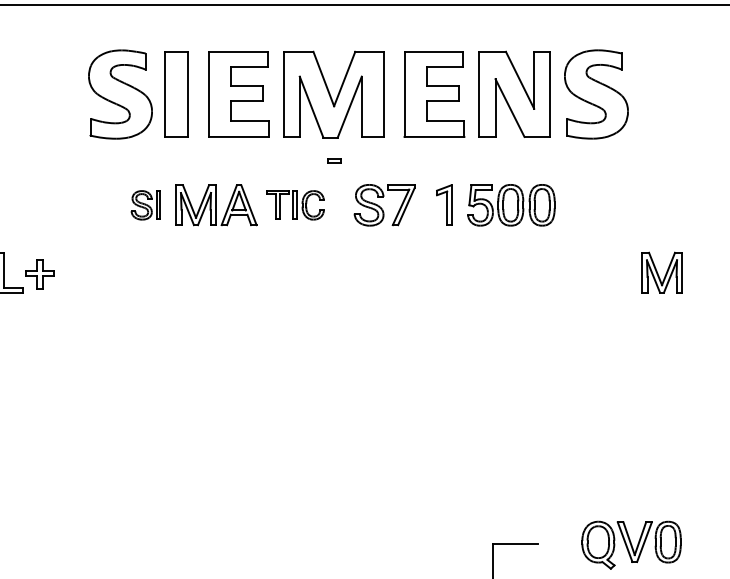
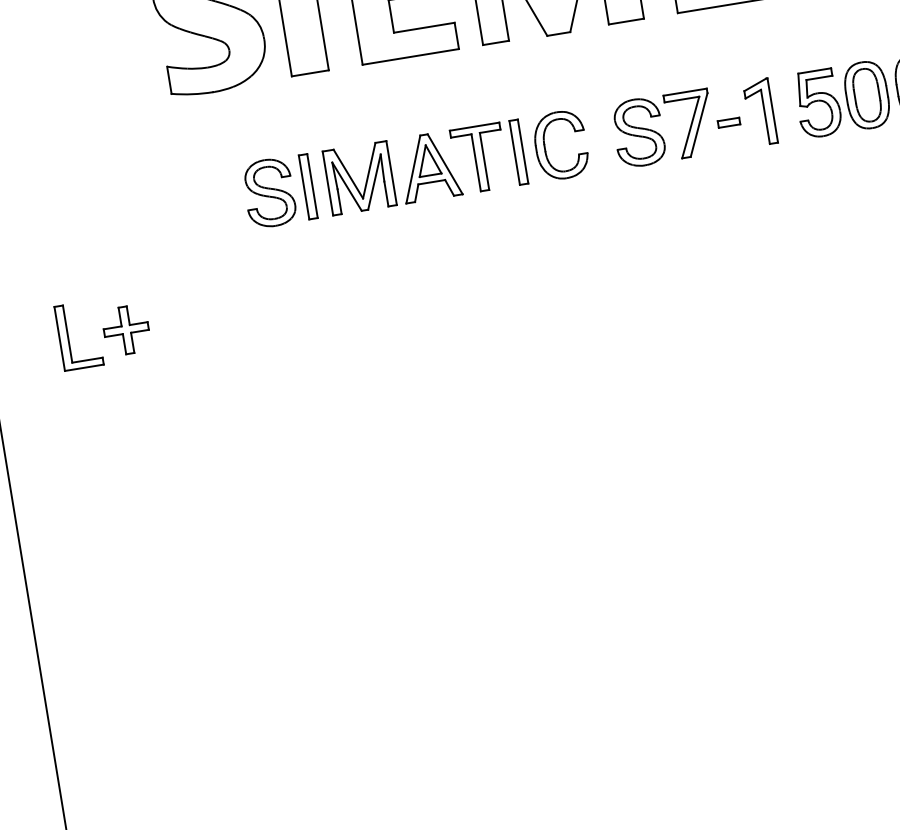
part: (334, 160) -> (728, 121), moved
part: (145, 205) -> (278, 191), size x1.43
part: (295, 205) -> (520, 152), size x1.43

